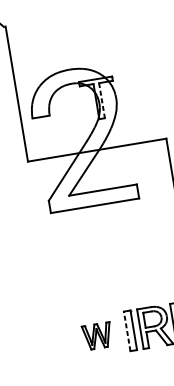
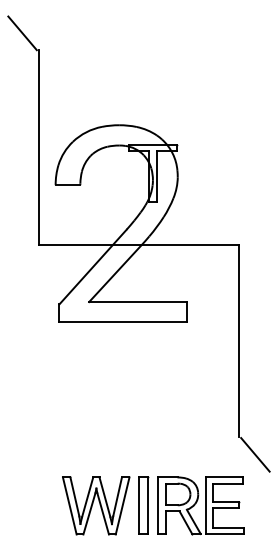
line: (102, 100) -> (157, 176), dashed -> solid
line: (127, 331) -> (139, 505), dashed -> solid
part: (97, 335) -> (96, 505), size x1.67

